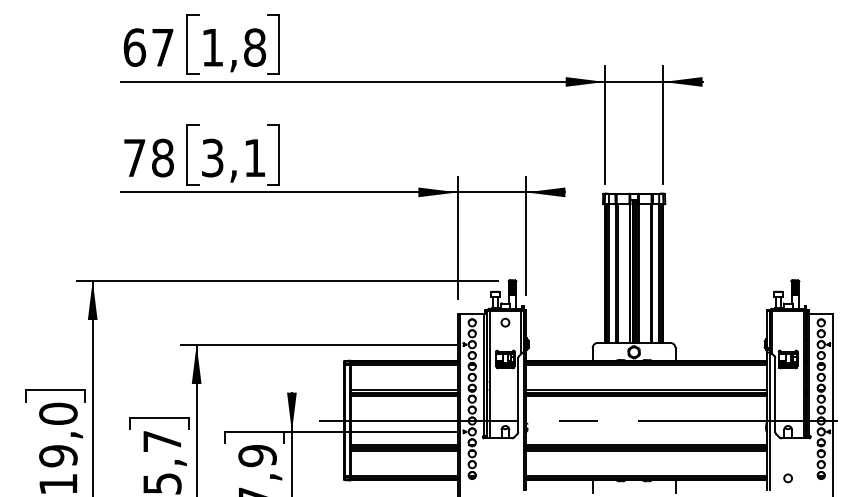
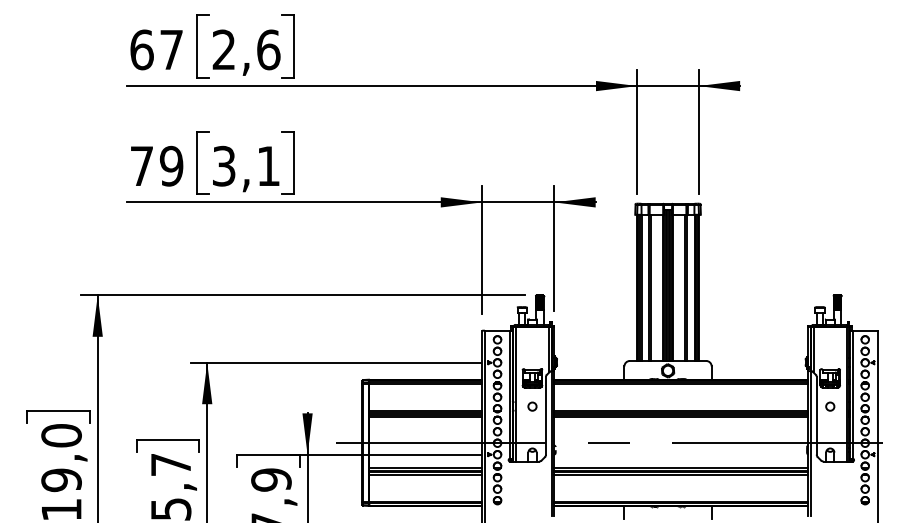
text: (233, 47) -> (246, 49), 1,8 -> 2,6
text: (162, 158) -> (171, 166), 78 -> 79
circle: (505, 322) -> (532, 406), moved
circle: (788, 478) -> (830, 406), moved

